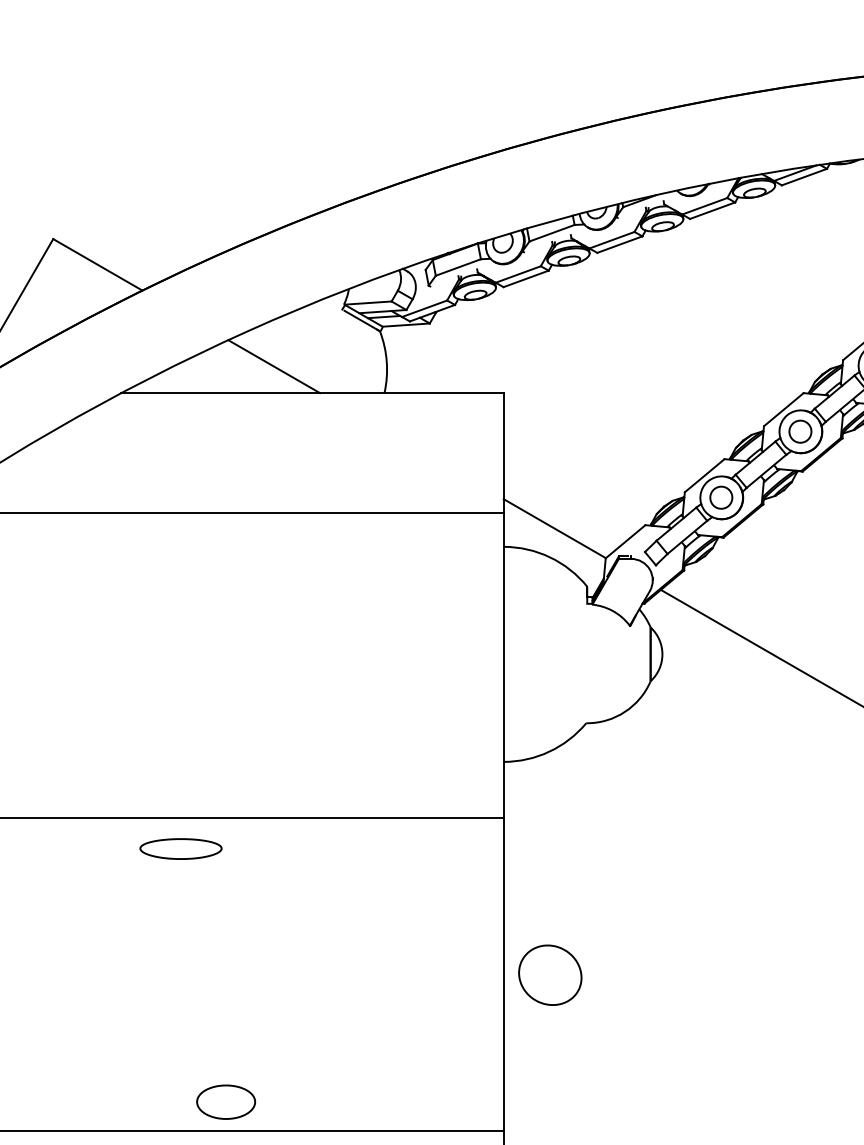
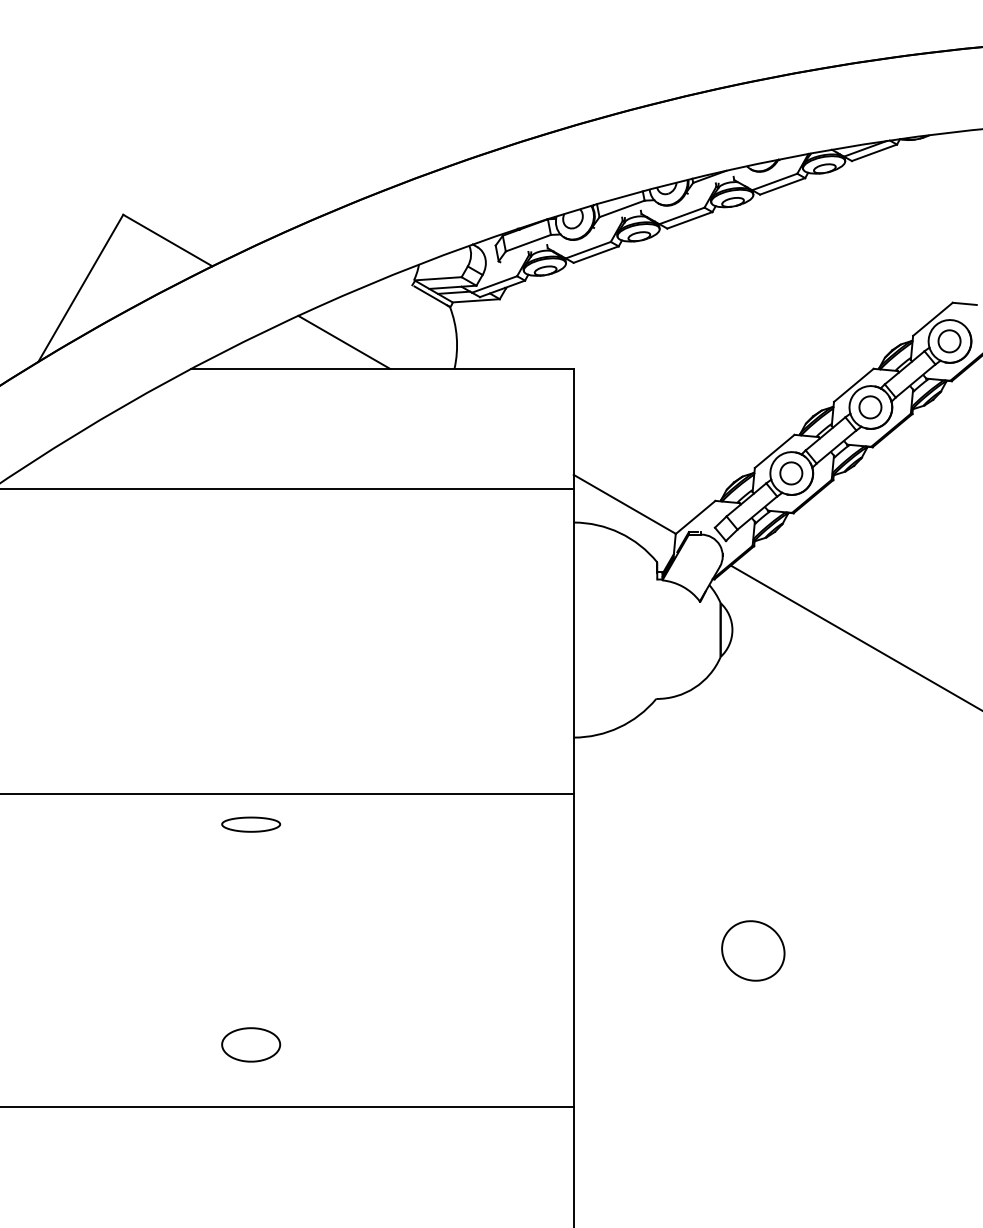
part: (181, 848) -> (251, 824), size x0.71
part: (550, 974) -> (753, 950), moved
part: (226, 1101) -> (251, 1044), moved

